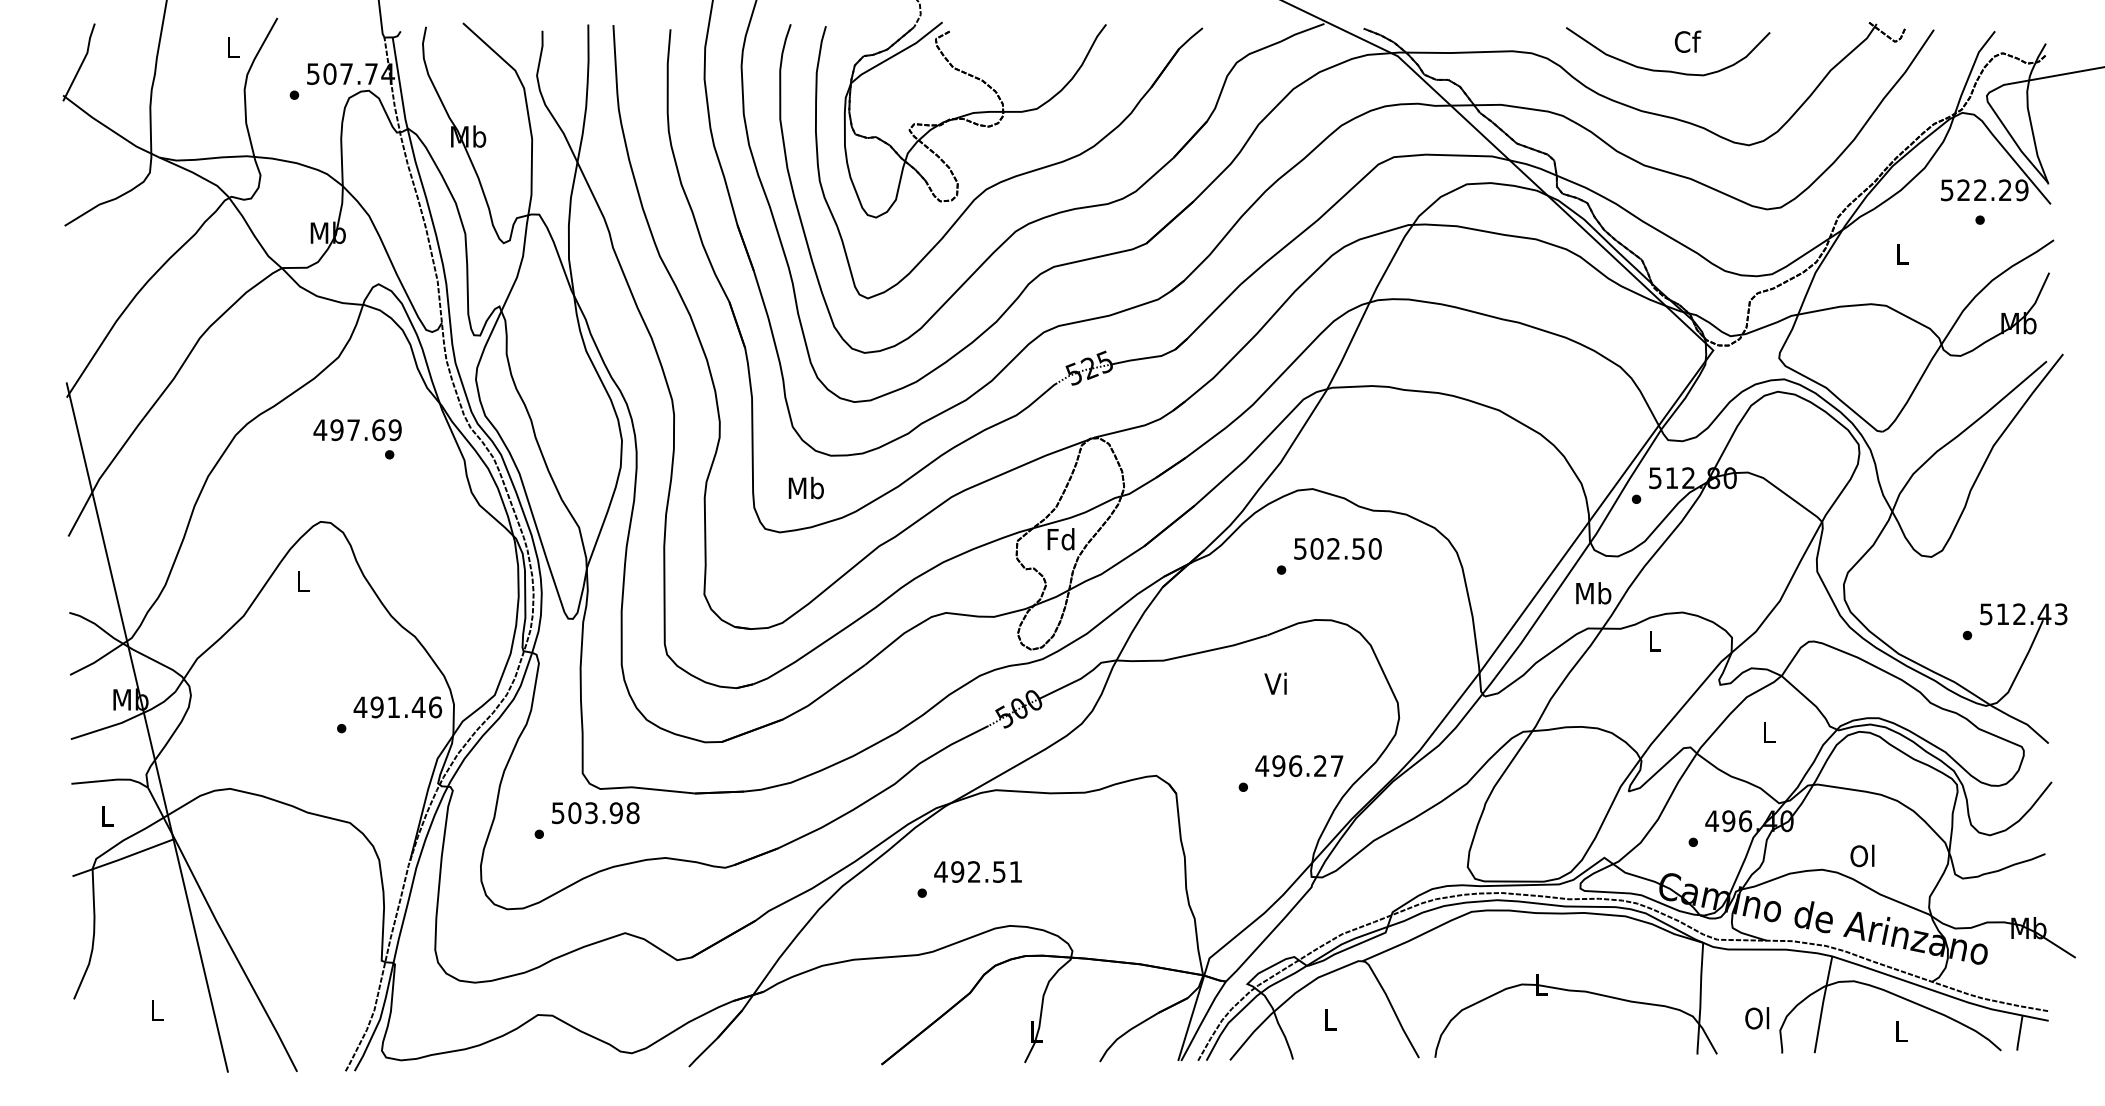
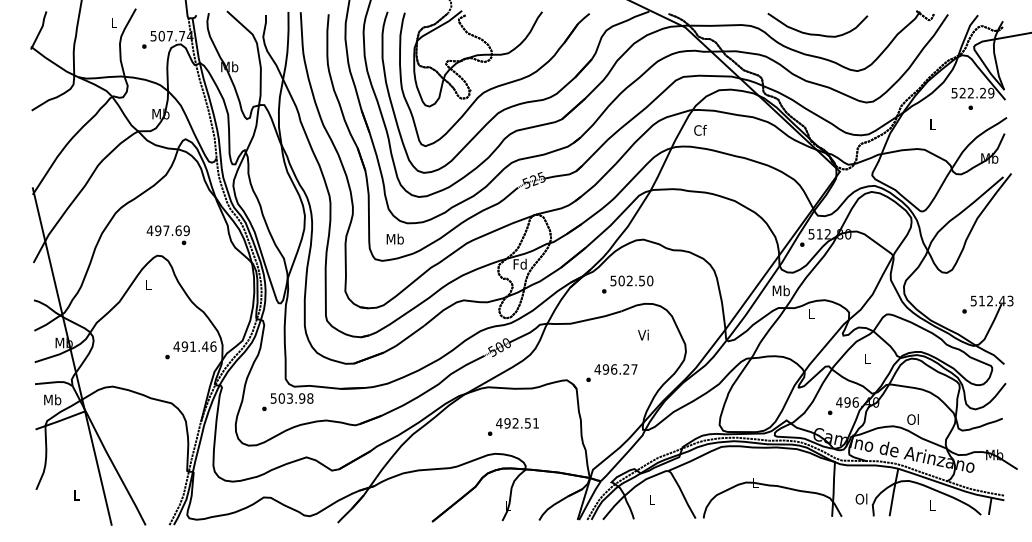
text: (1687, 39) -> (700, 129), moved
text: (355, 437) -> (167, 234), moved
text: (1328, 556) -> (627, 284), moved
text: (1275, 682) -> (643, 334), moved
text: (1290, 772) -> (611, 372), moved
text: (107, 815) -> (52, 399), L -> Mb
text: (969, 878) -> (513, 426), moved

